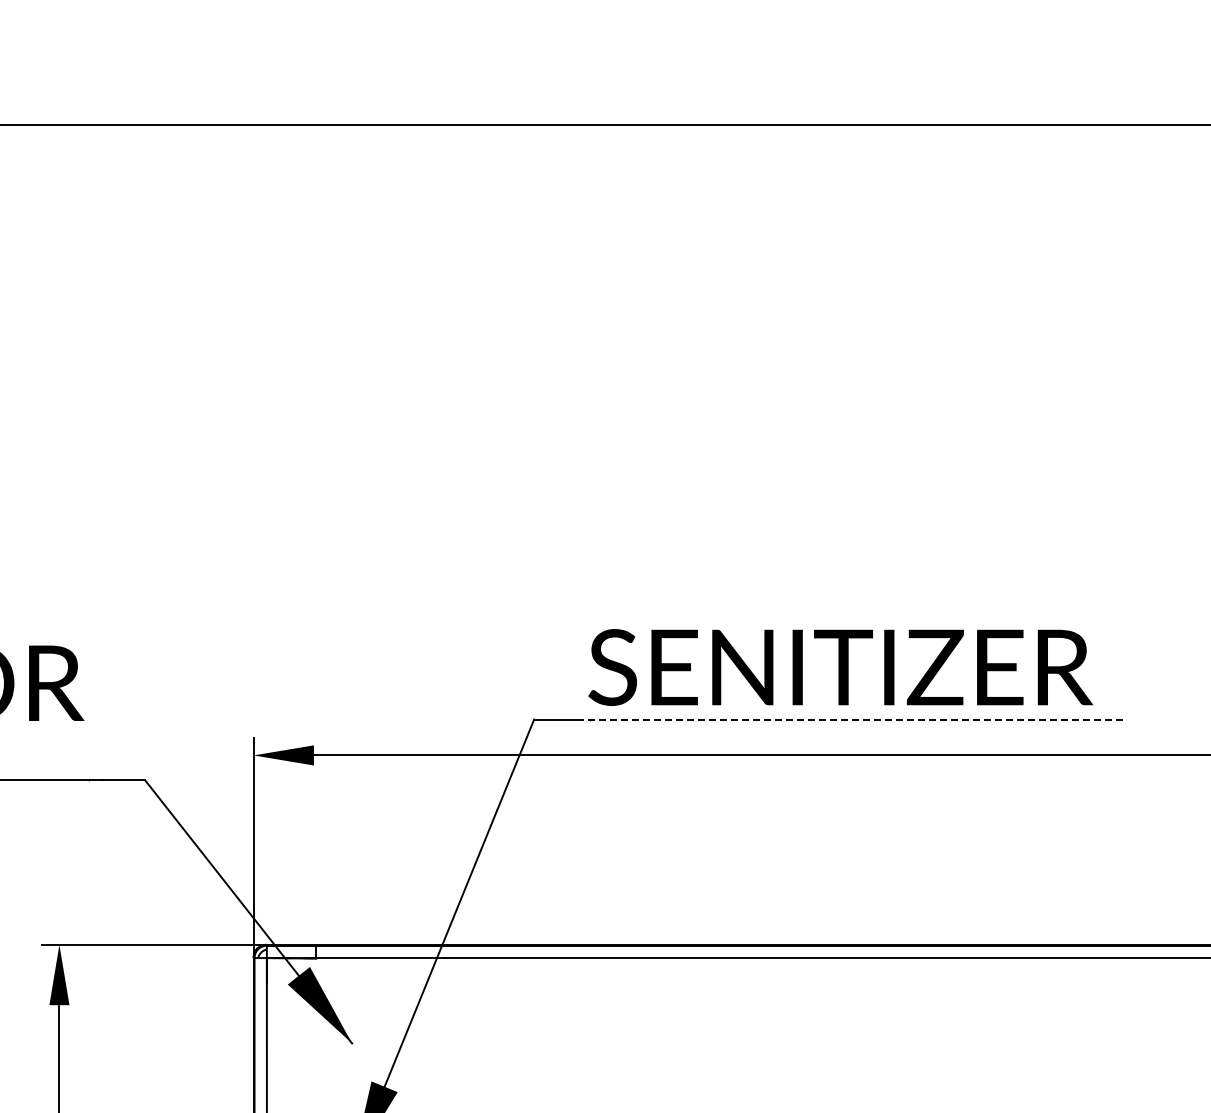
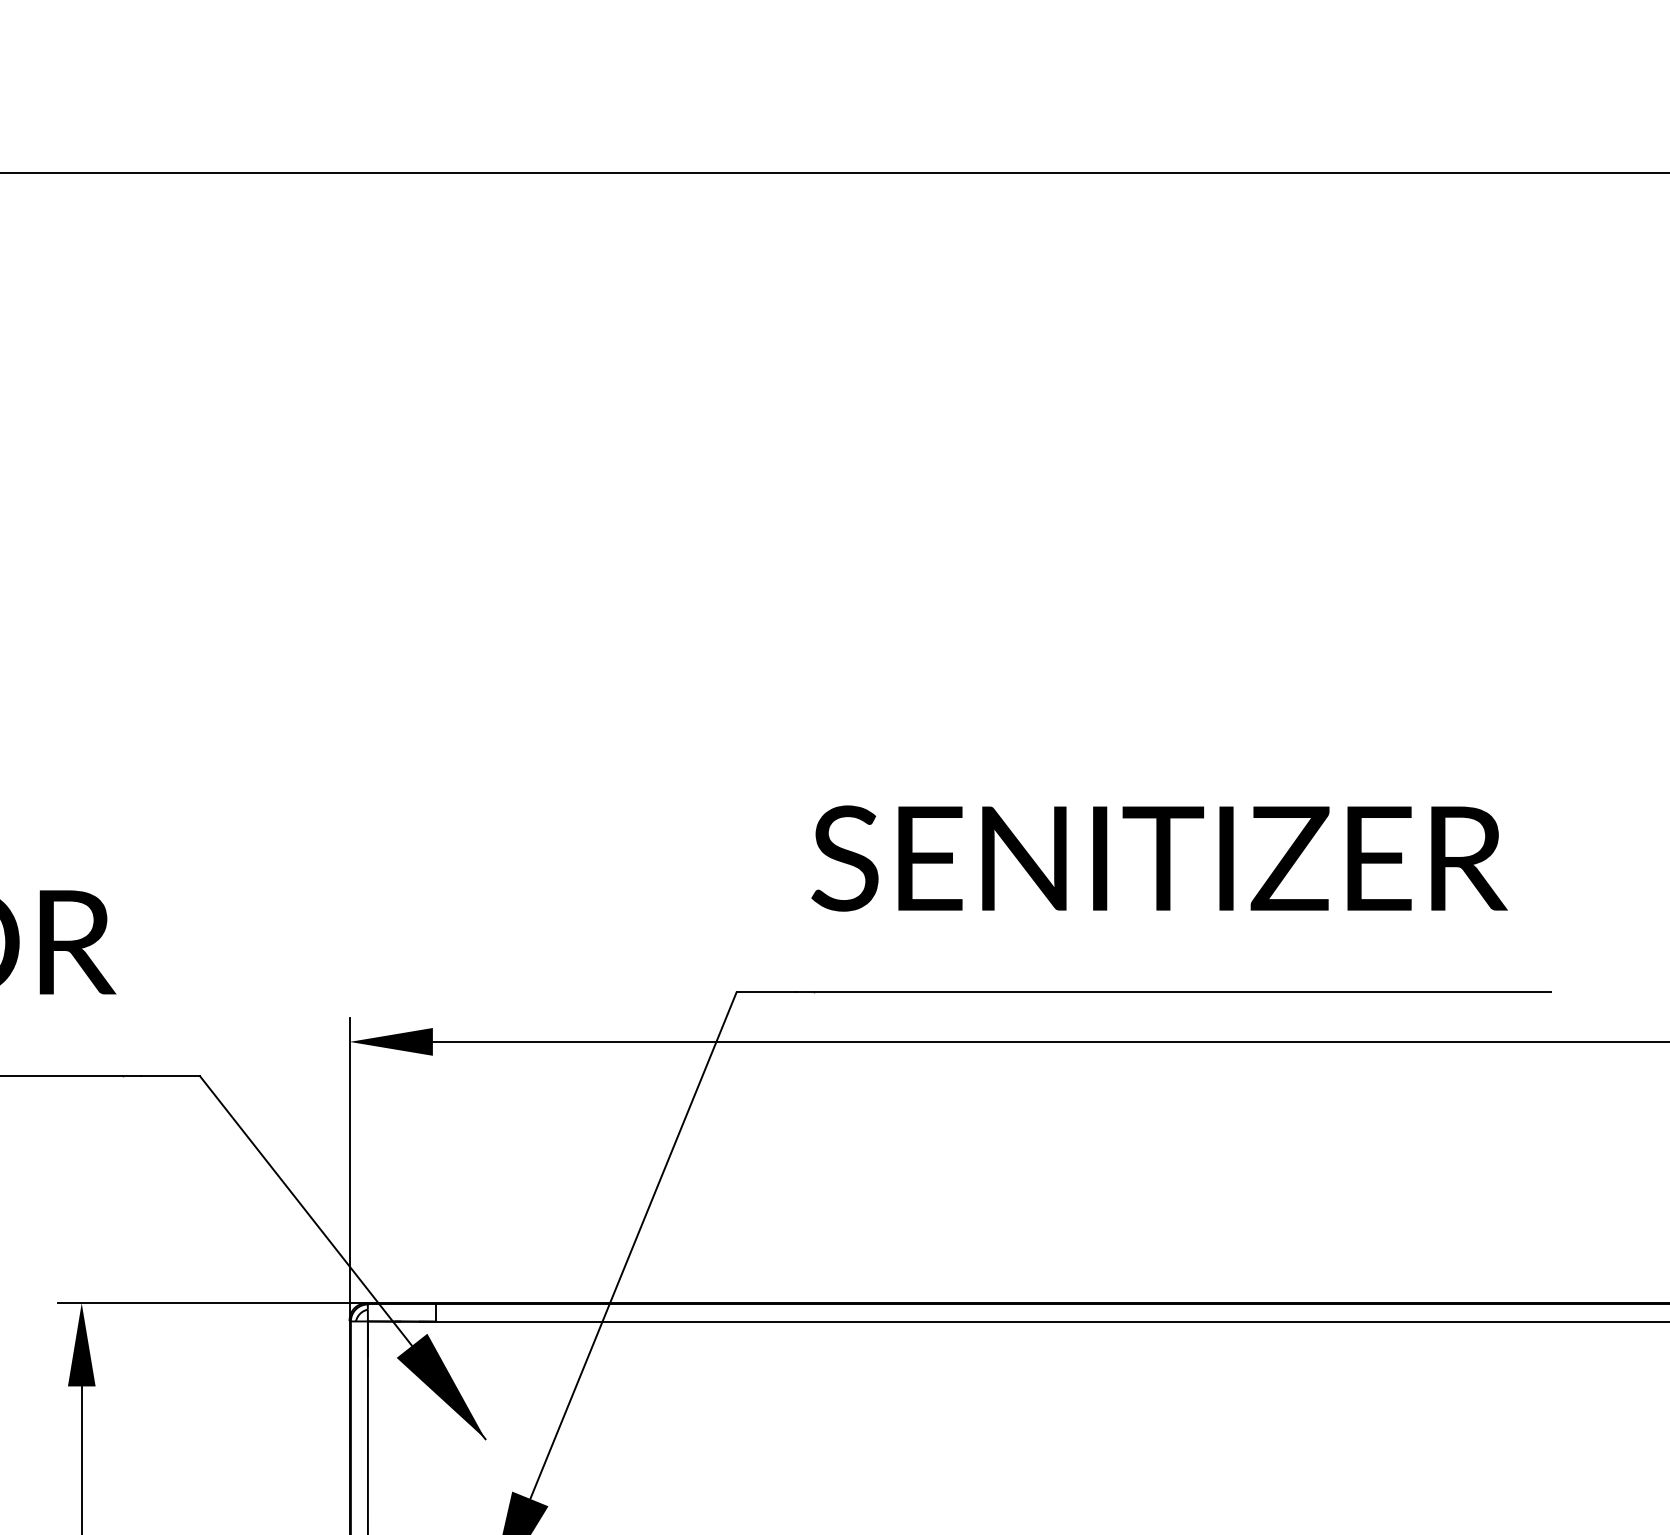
text: (840, 667) -> (1159, 858), moved
line: (850, 719) -> (1172, 992), dashed -> solid

